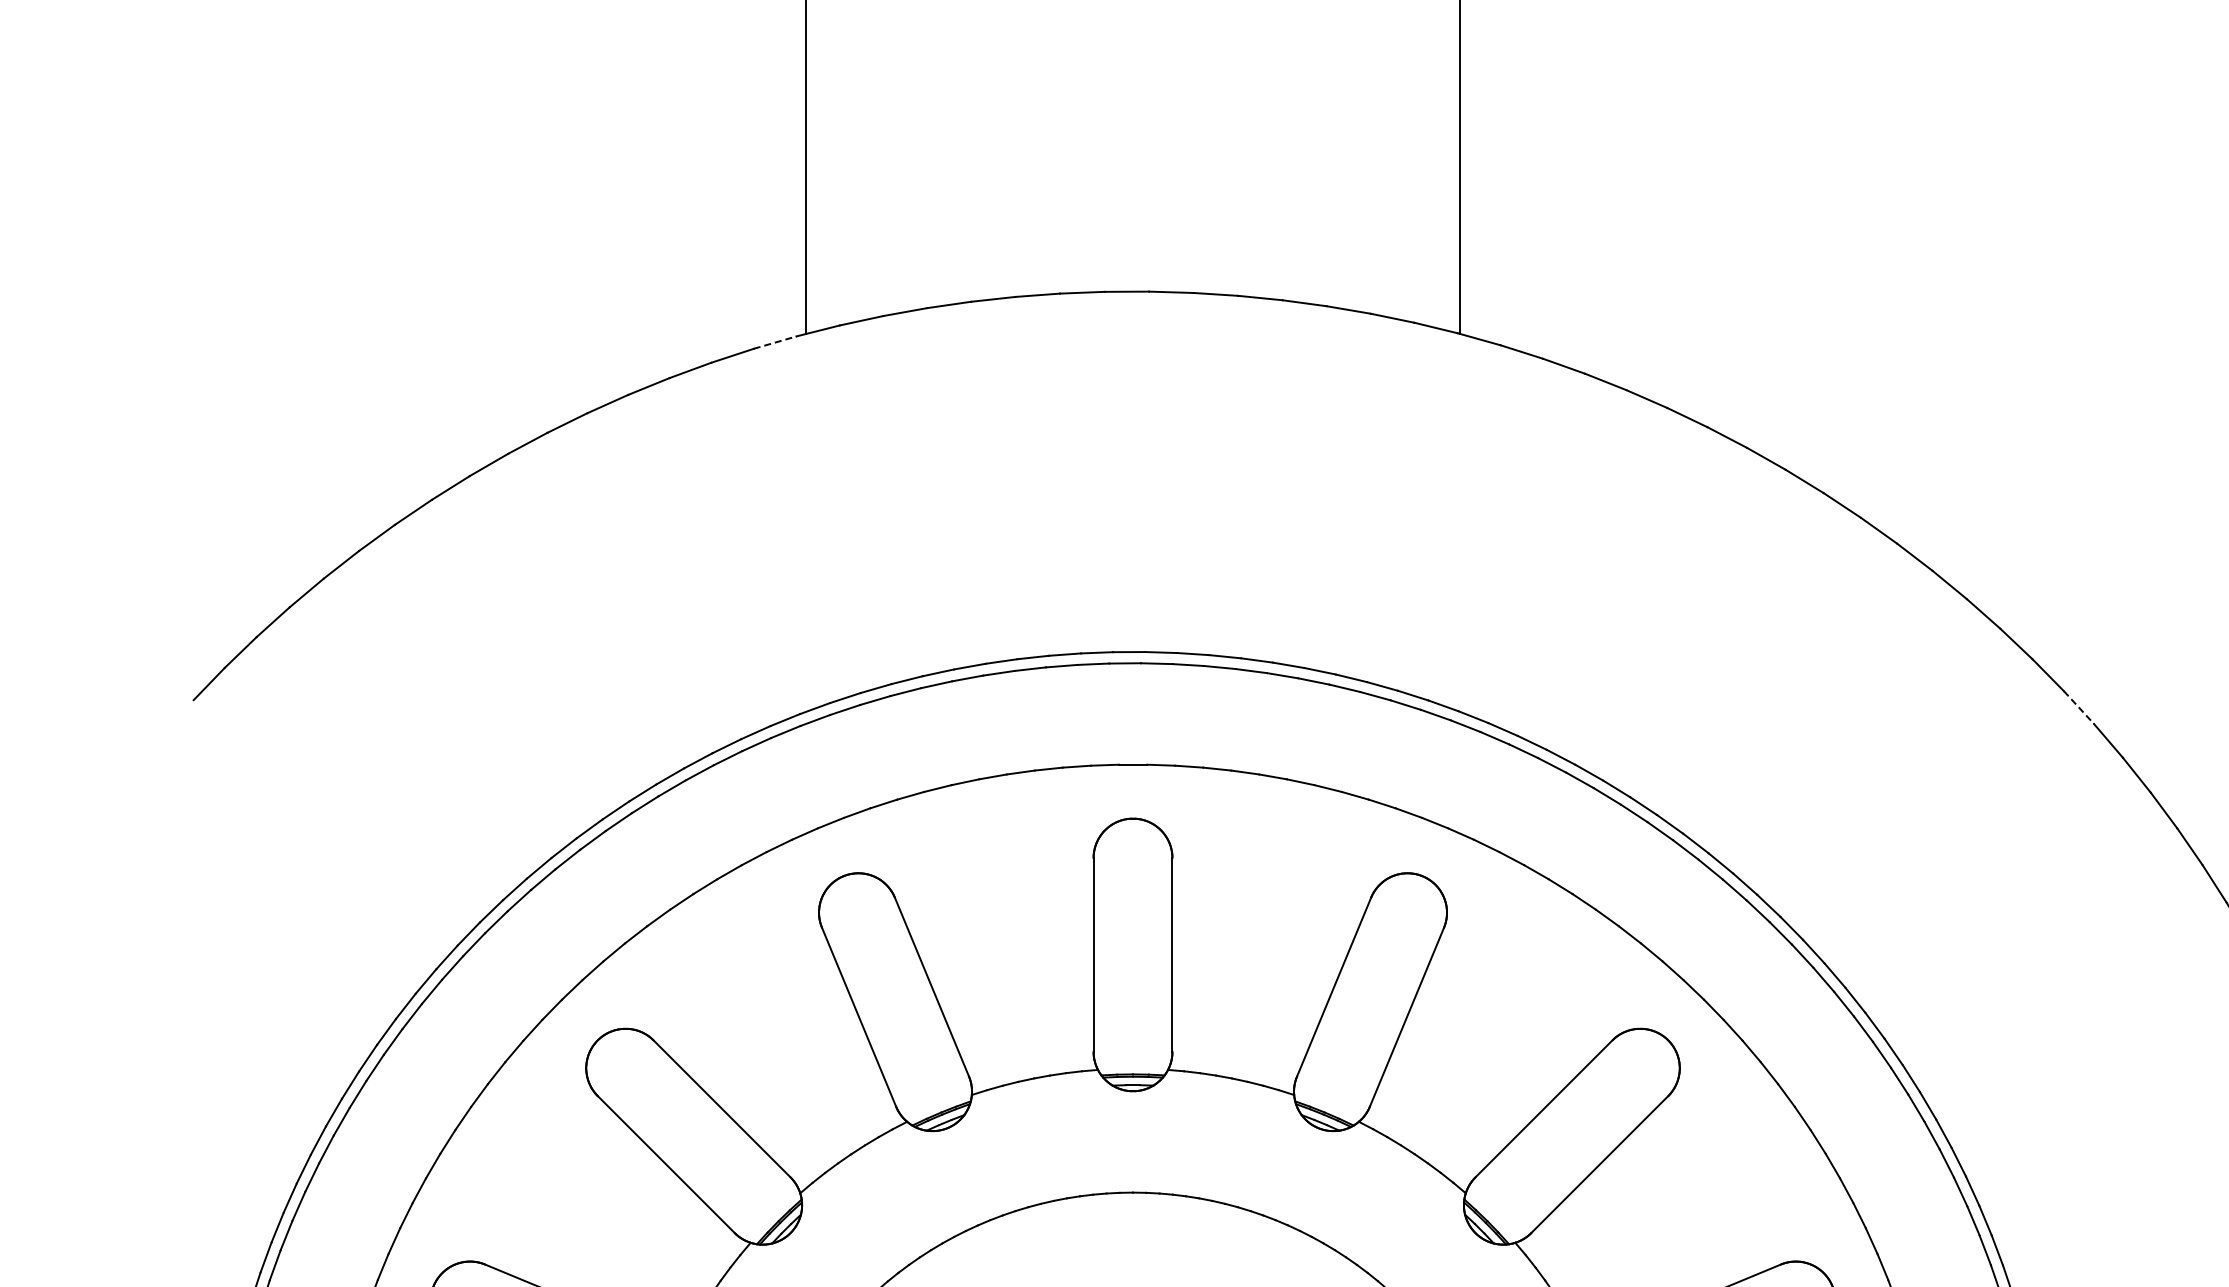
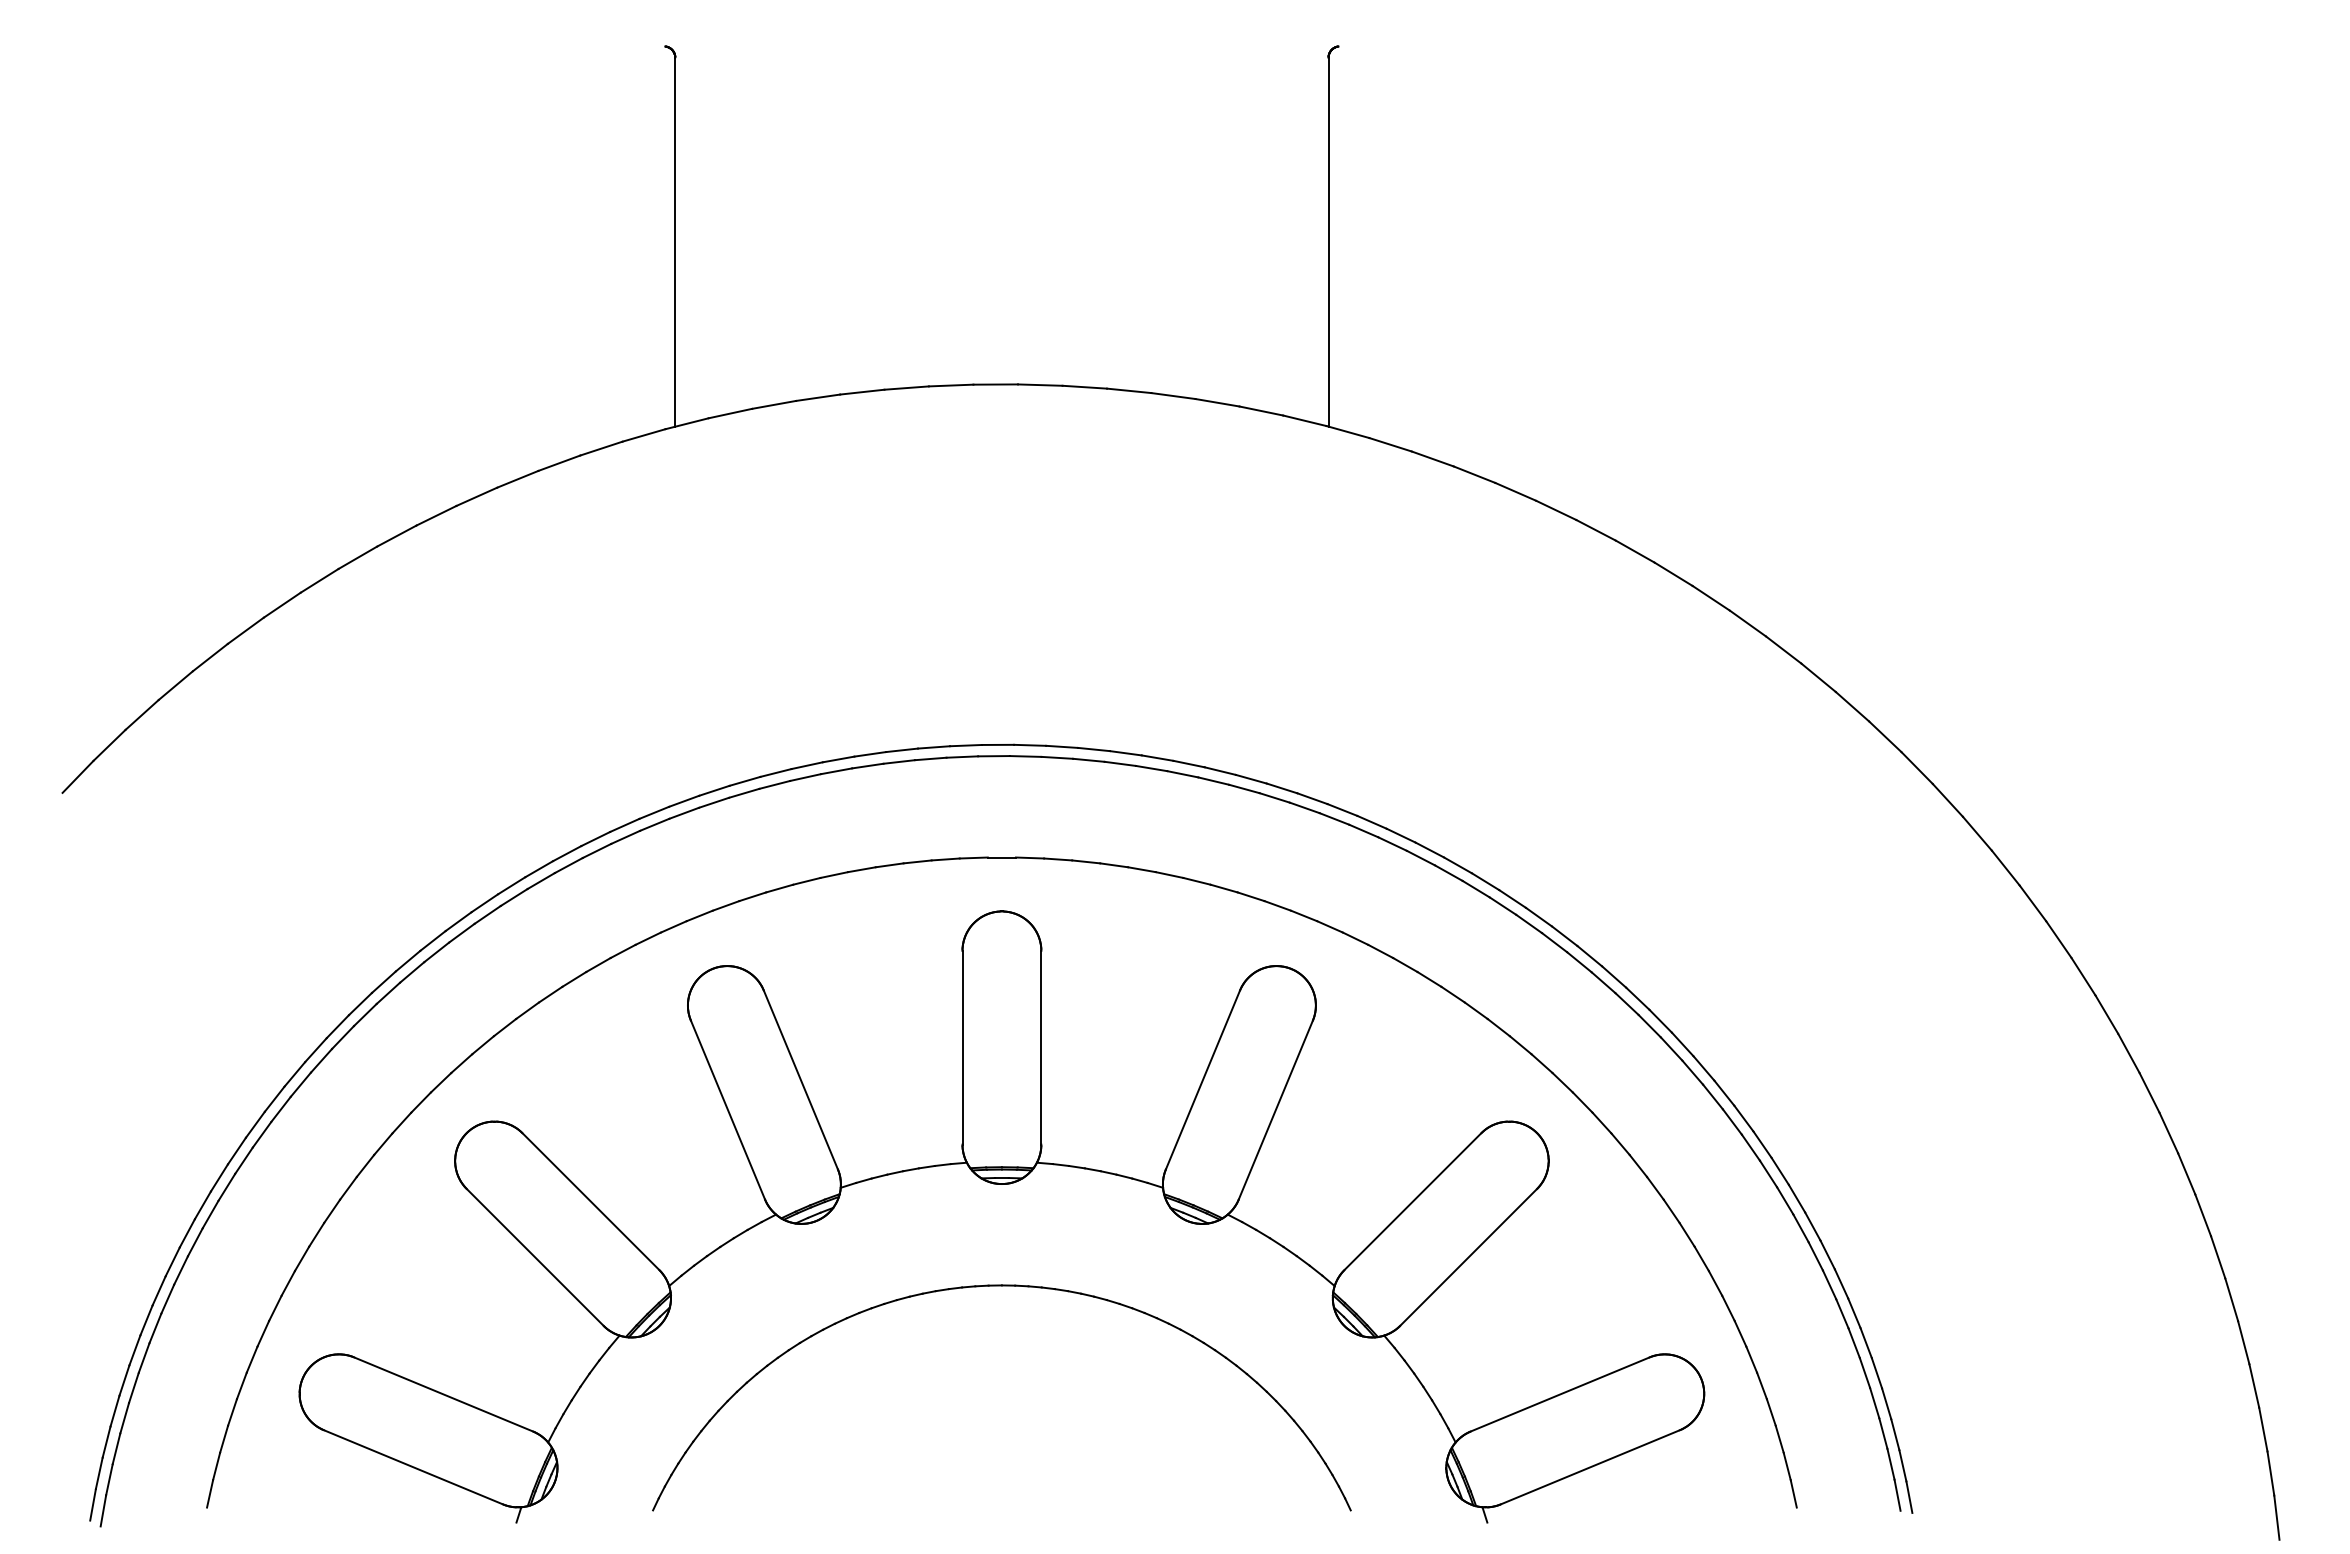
line: (775, 342) -> (644, 435), dashed -> solid
line: (2079, 707) -> (1948, 800), dashed -> solid

